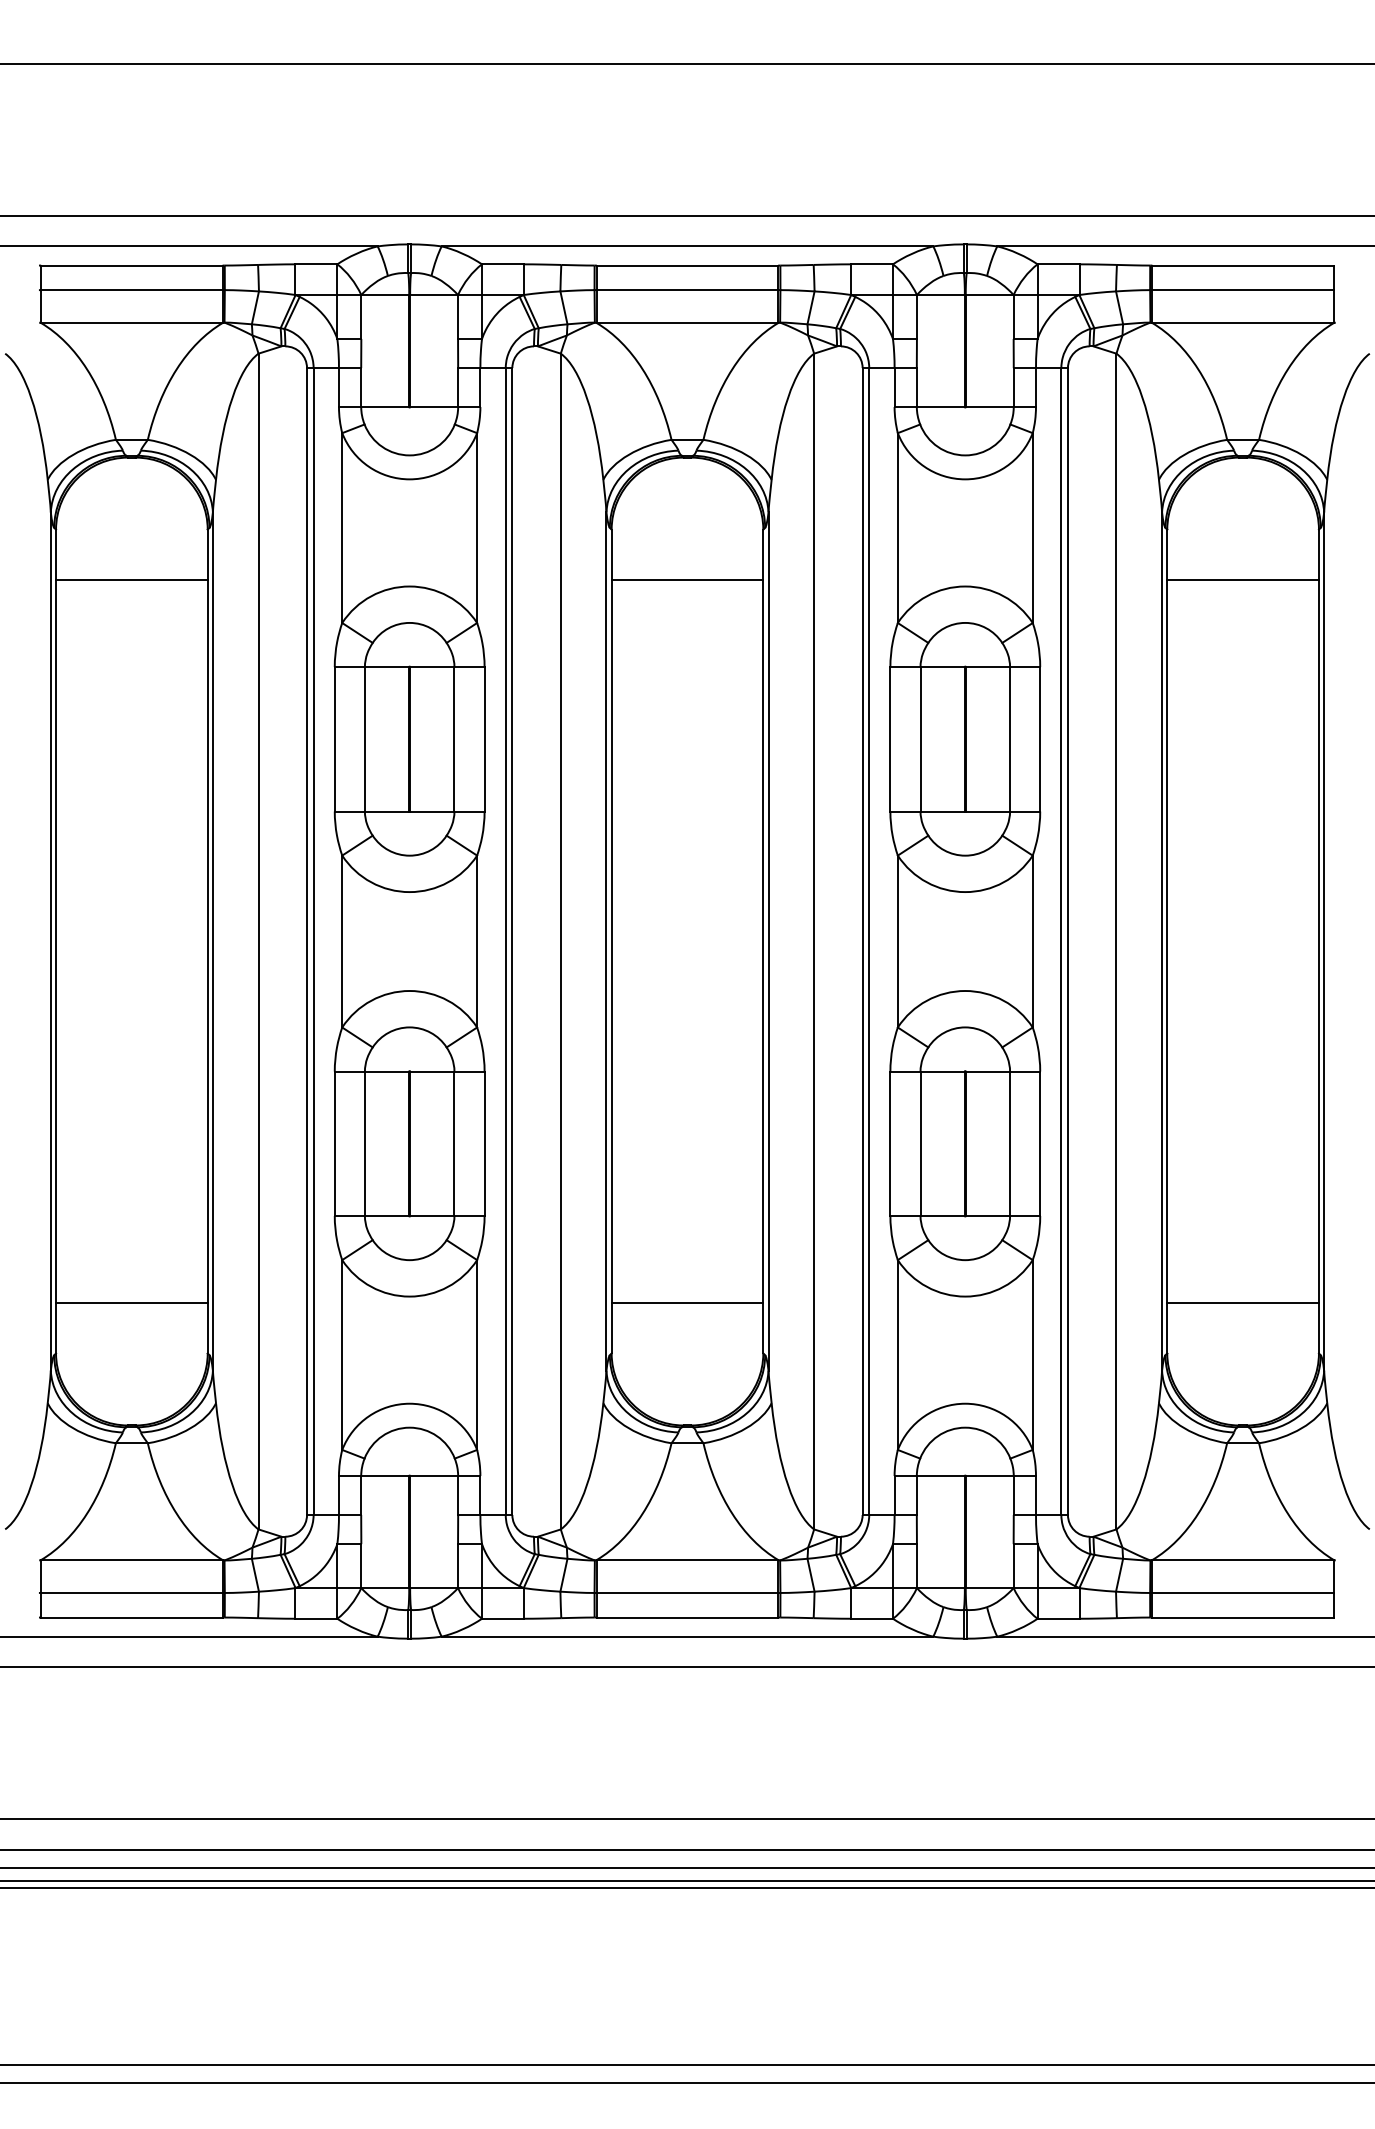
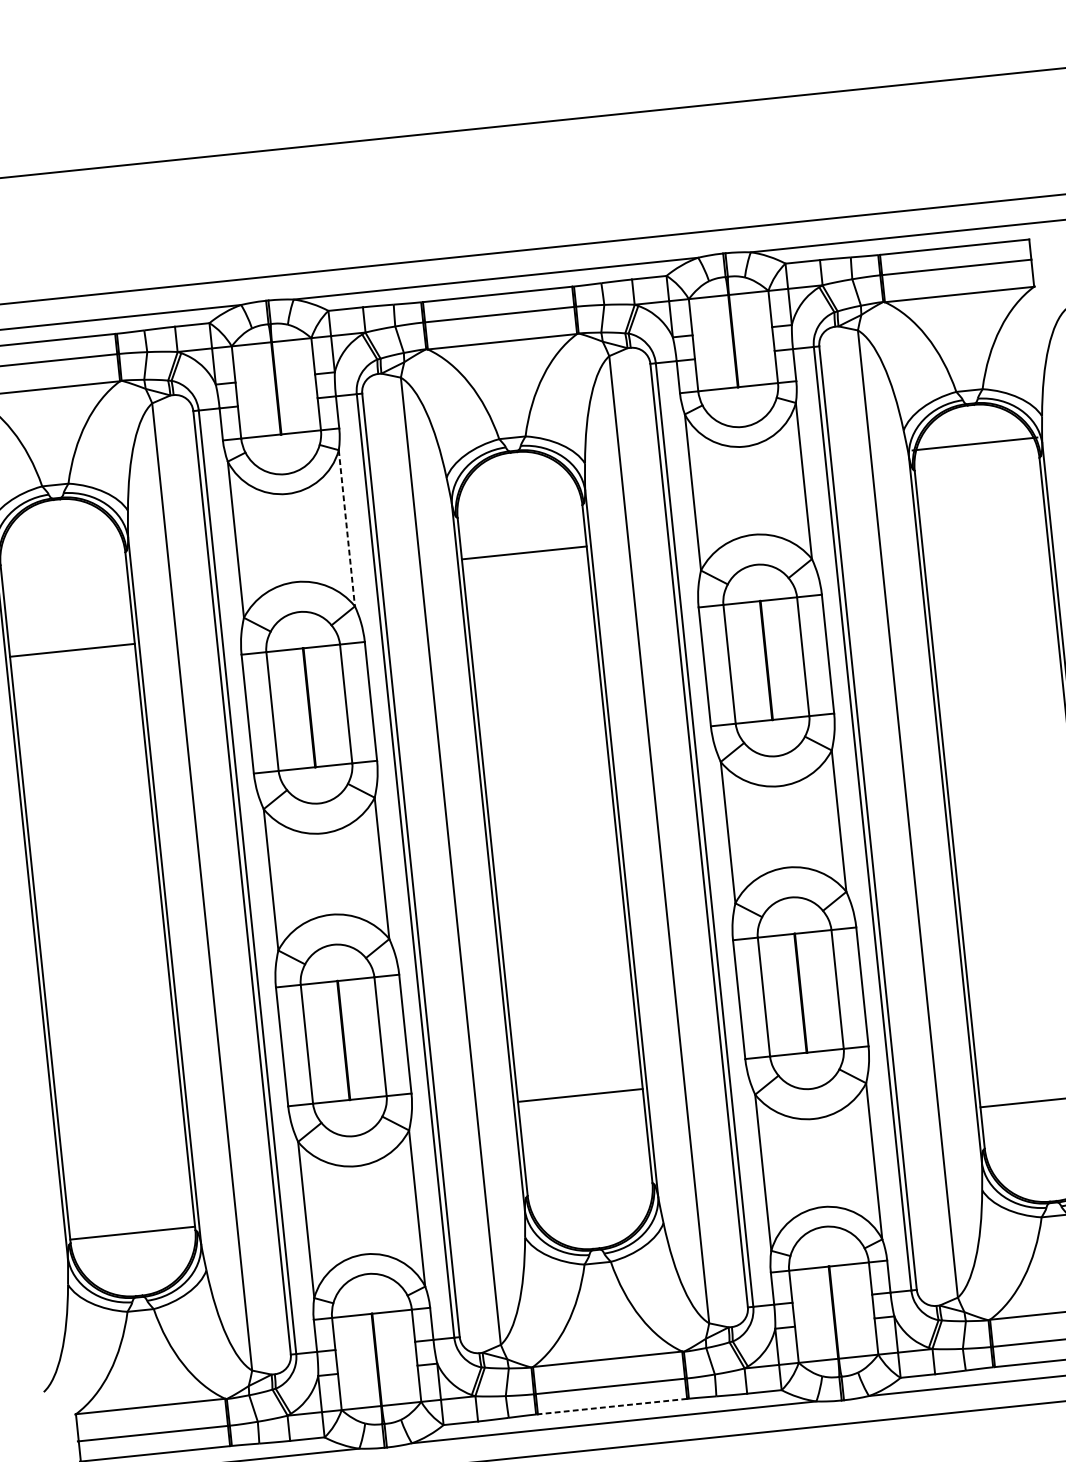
line: (477, 528) -> (347, 528), solid -> dashed
line: (131, 579) -> (72, 650), moved
line: (1242, 579) -> (974, 443), moved
line: (131, 1303) -> (132, 1233), moved
line: (687, 1303) -> (580, 1095), moved
line: (687, 1617) -> (612, 1406), solid -> dashed

